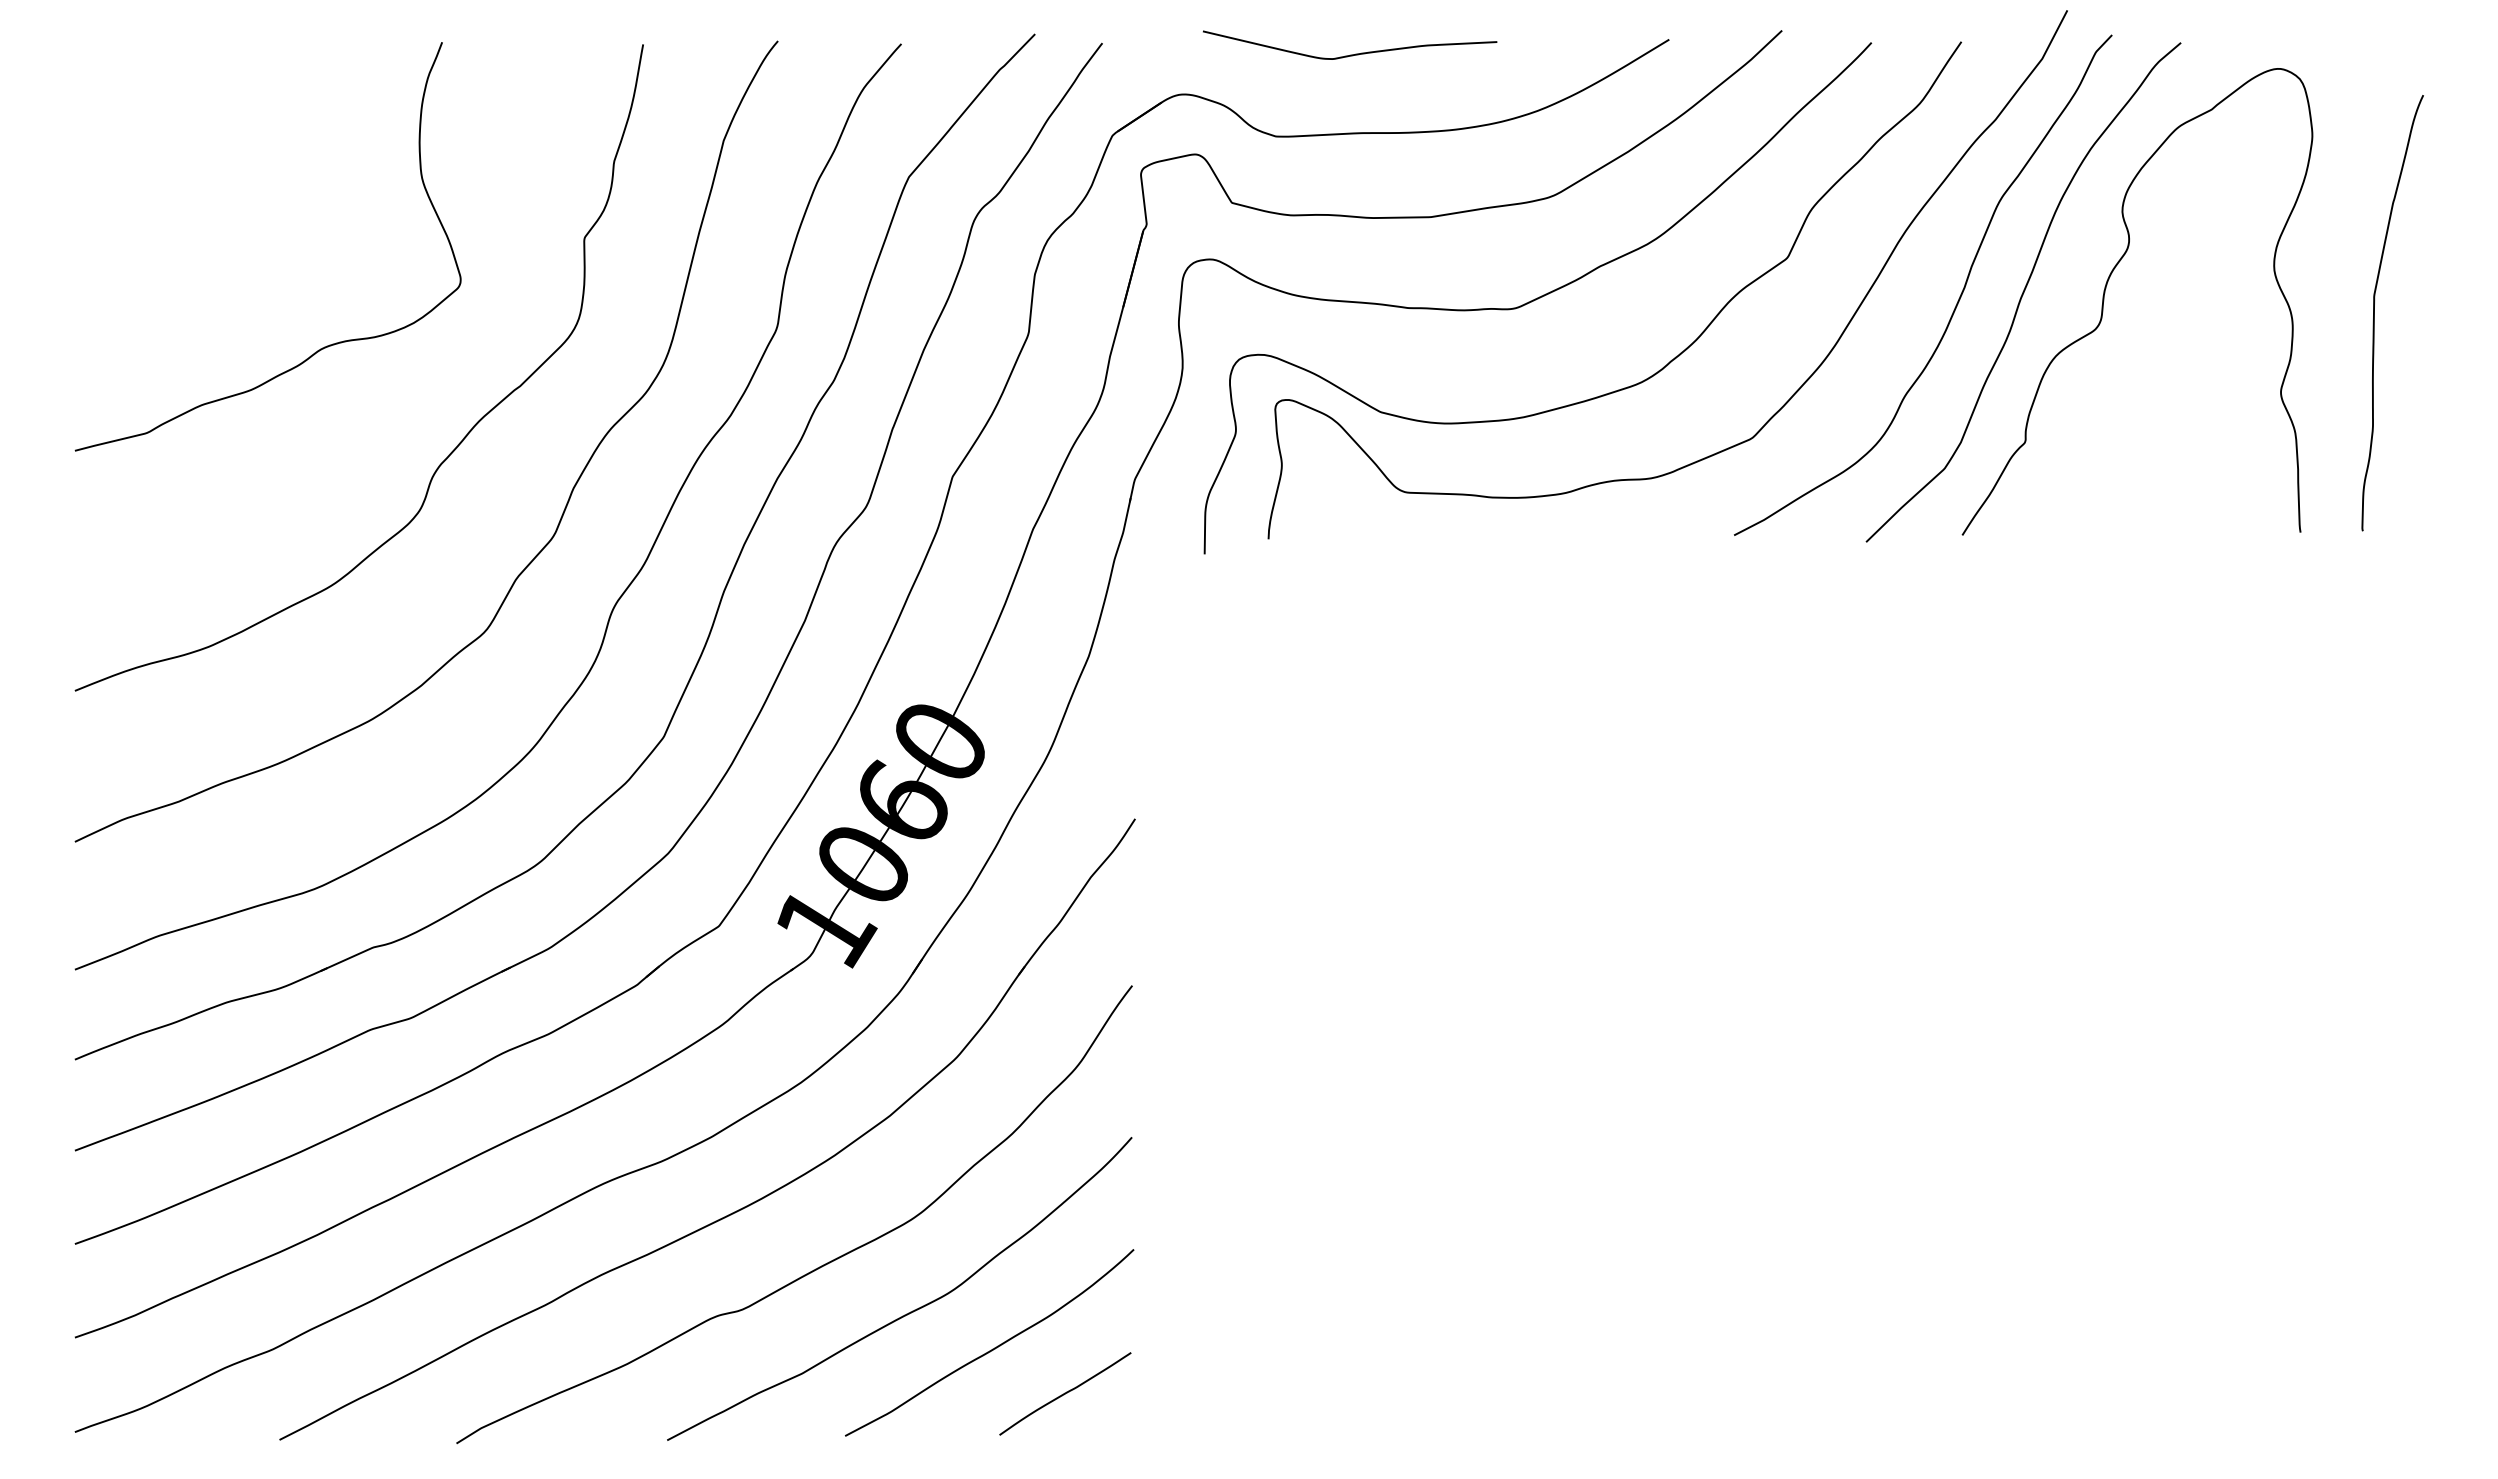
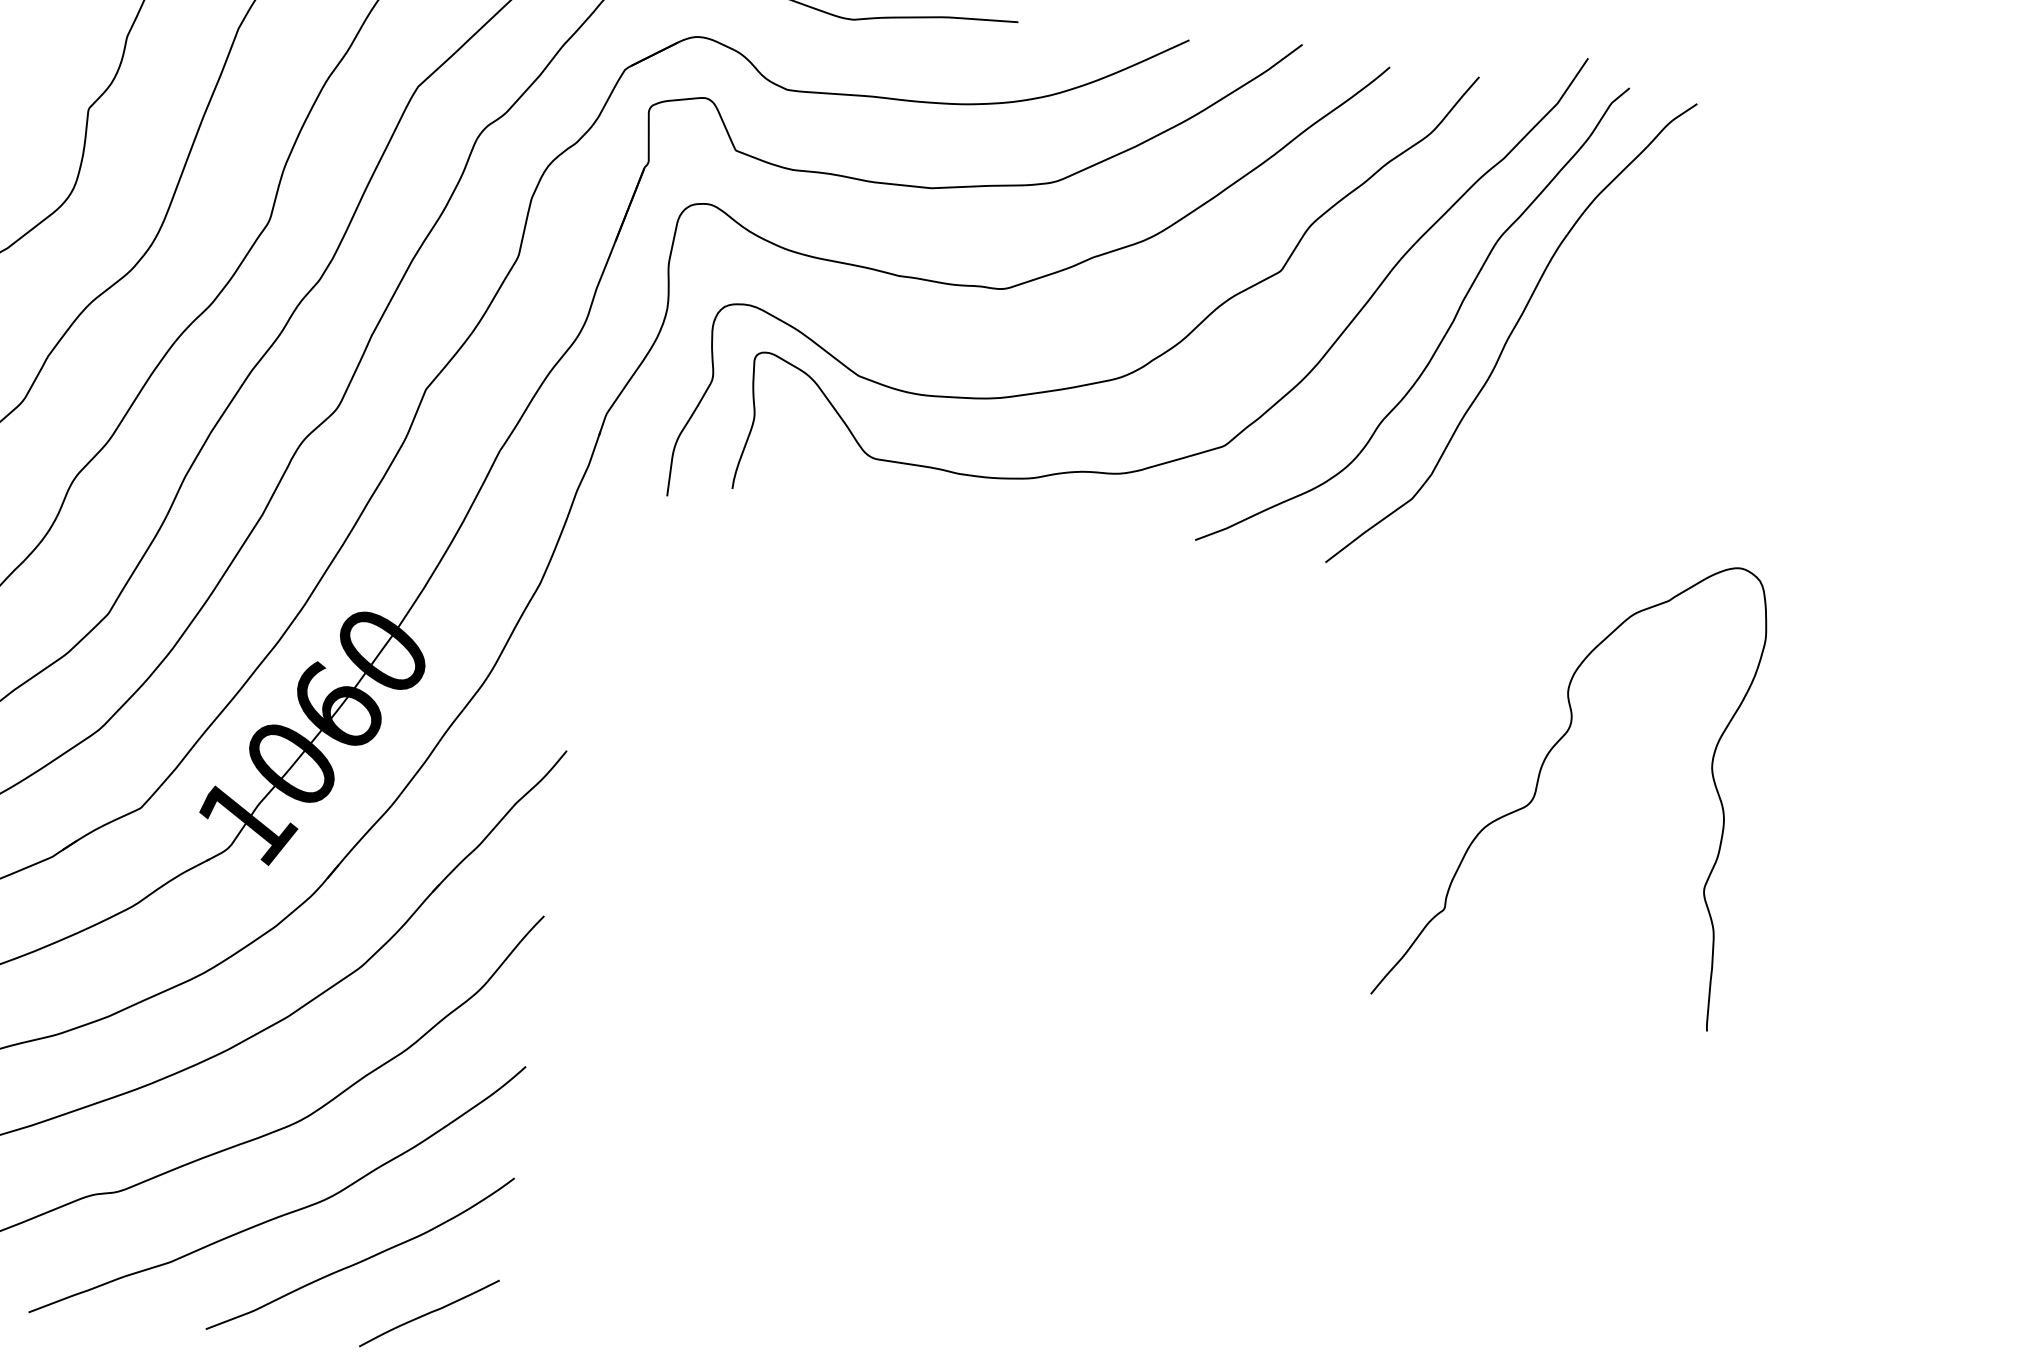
curve: (2105, 293) -> (1541, 770), moved
curve: (2374, 313) -> (1857, 395), removed

